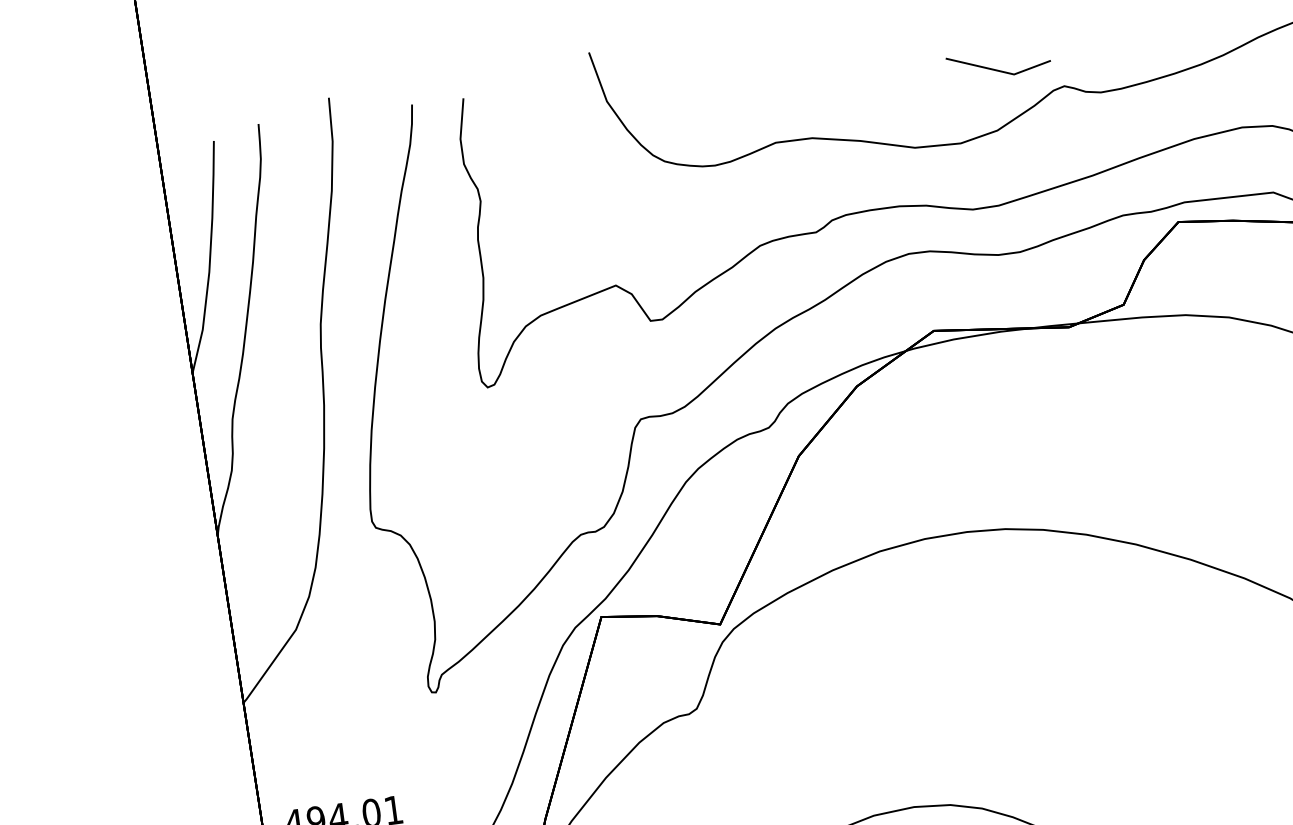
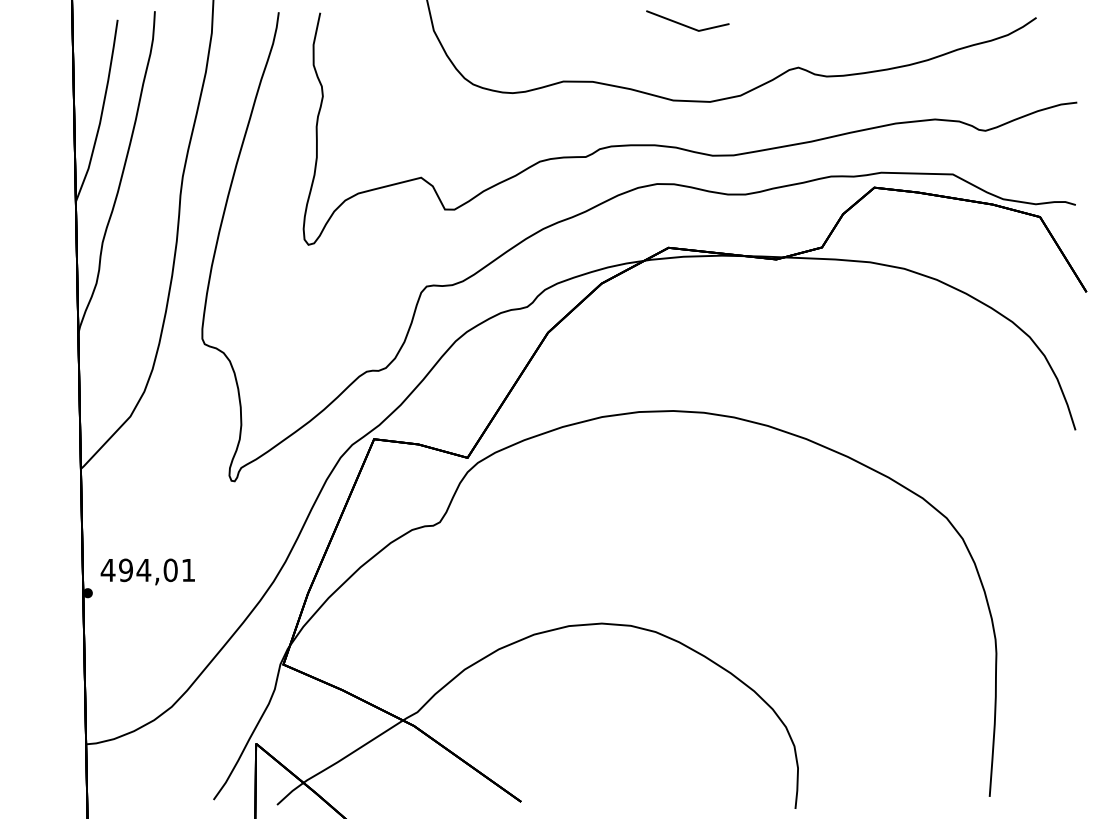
line: (996, 68) -> (685, 24), moved

